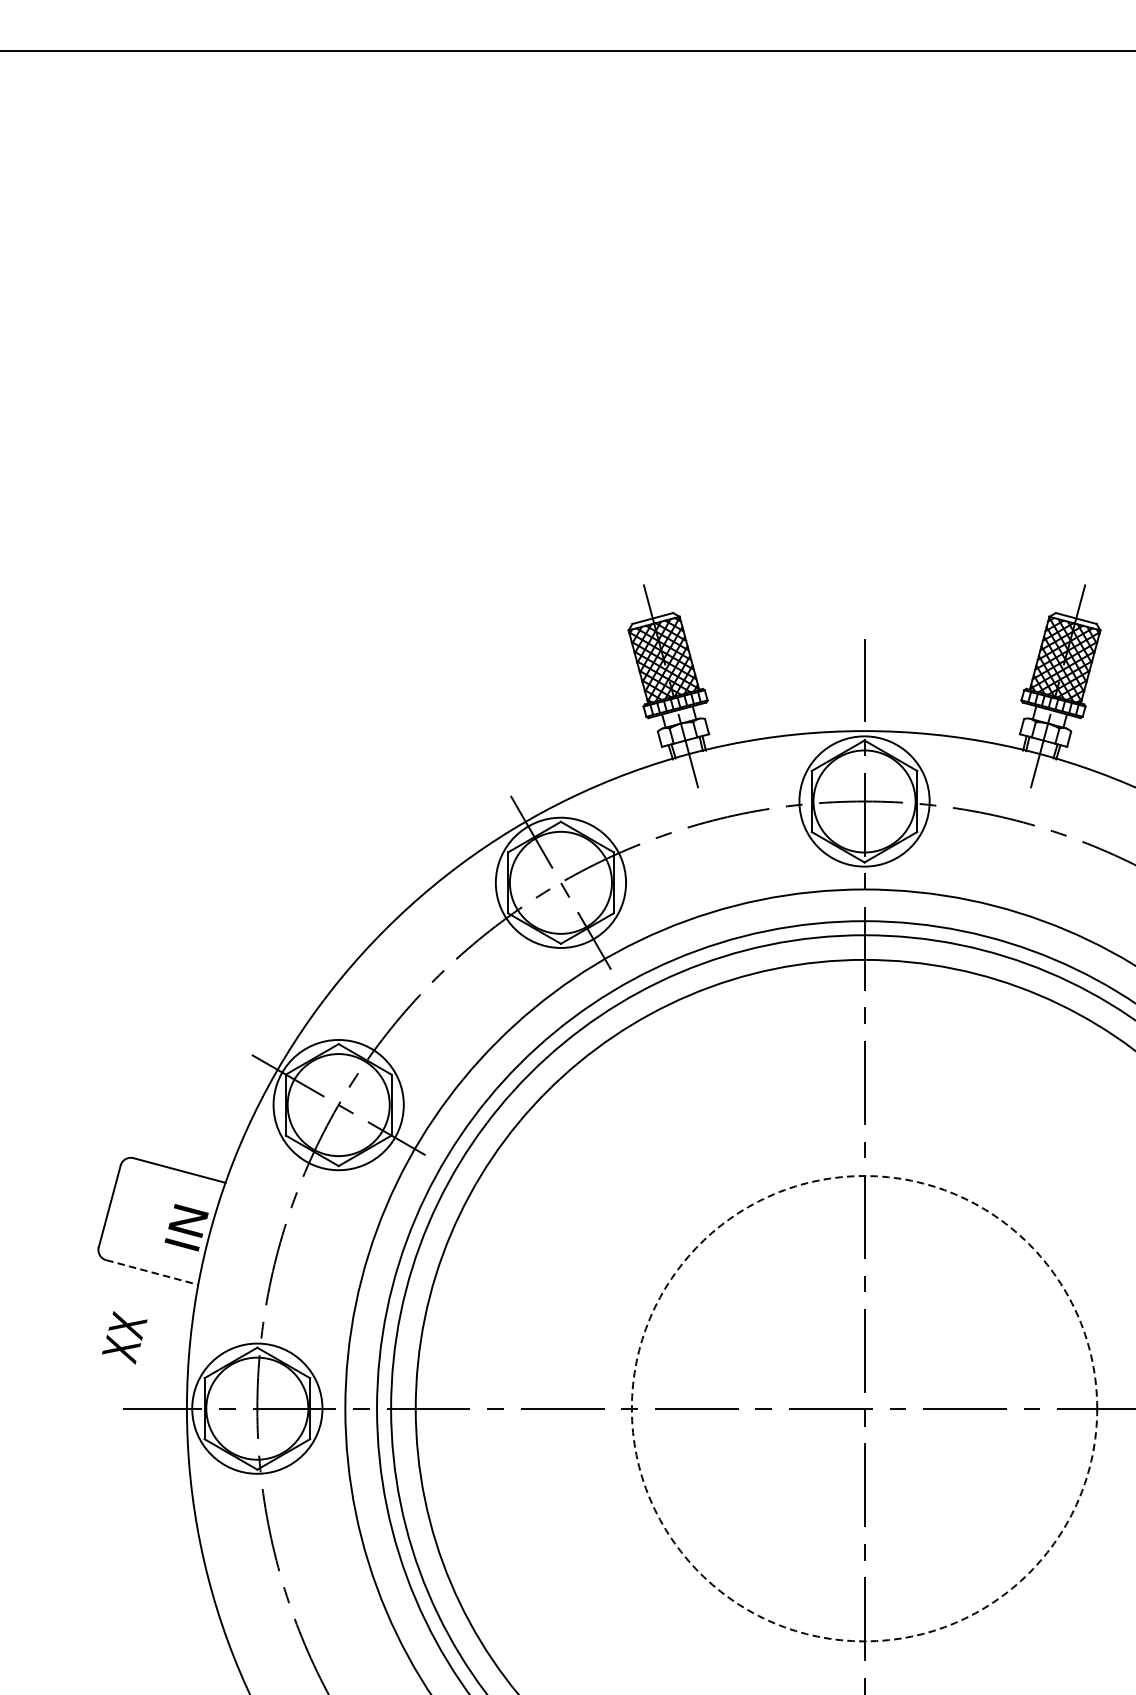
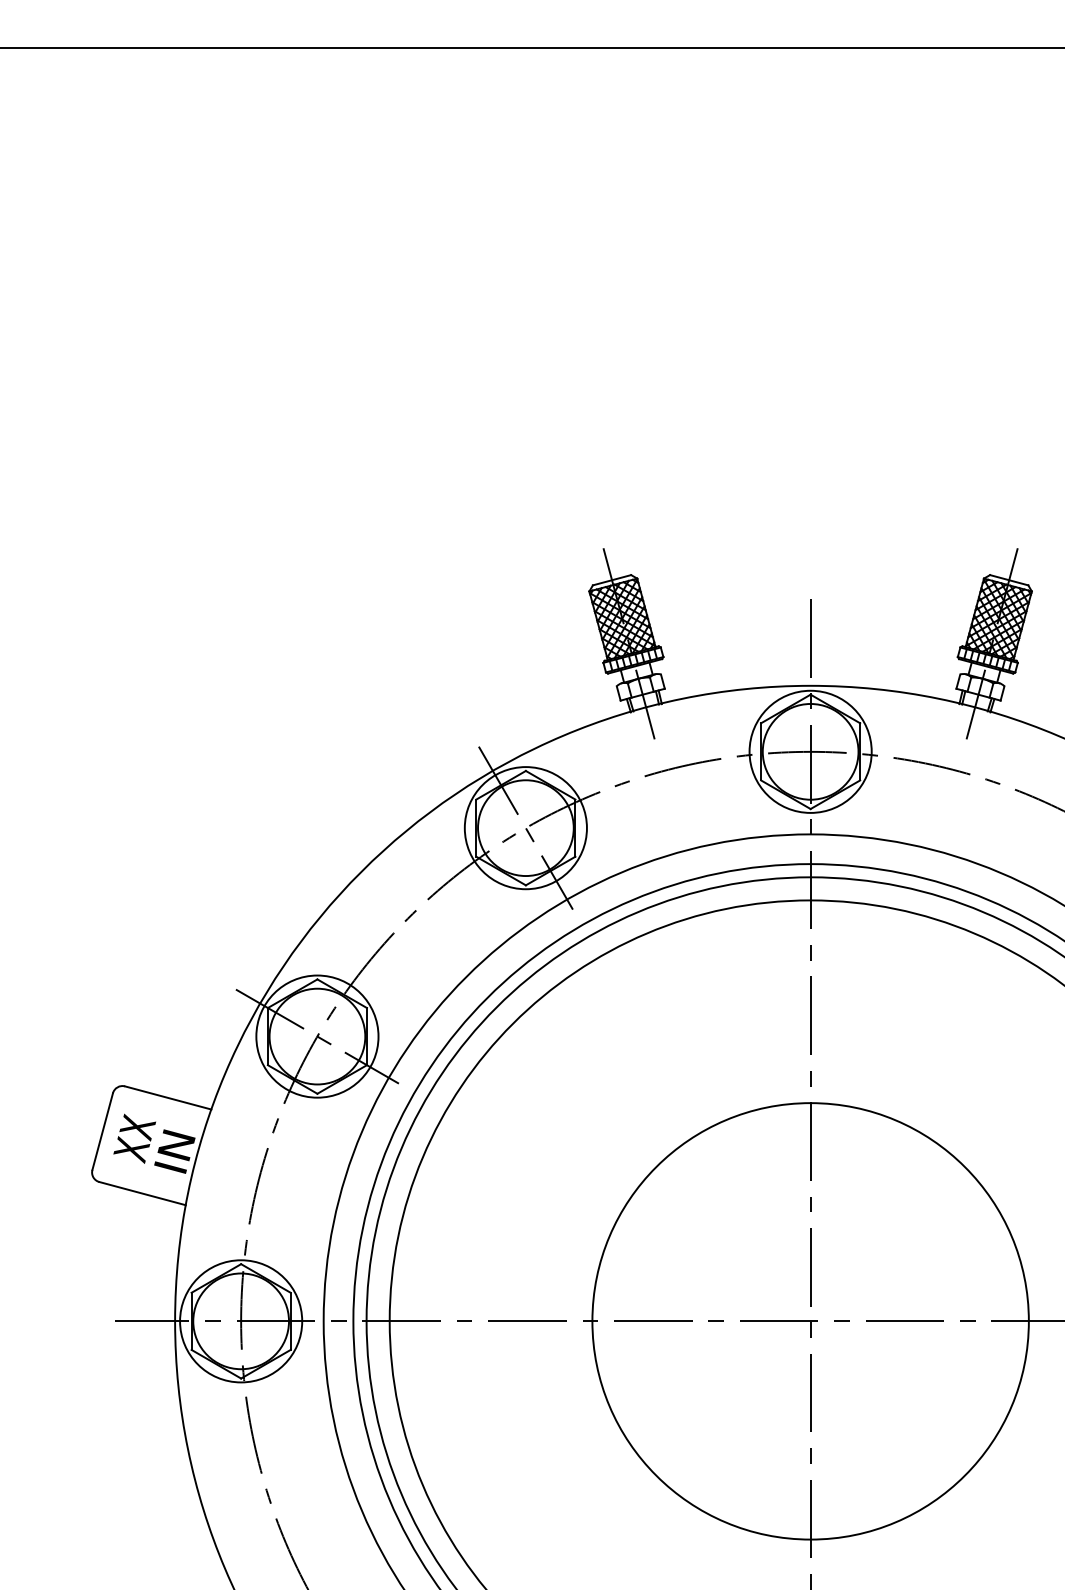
line: (152, 1272) -> (142, 1193), dashed -> solid
text: (124, 1337) -> (134, 1138), moved
circle: (864, 1408) -> (810, 1321), dashed -> solid

